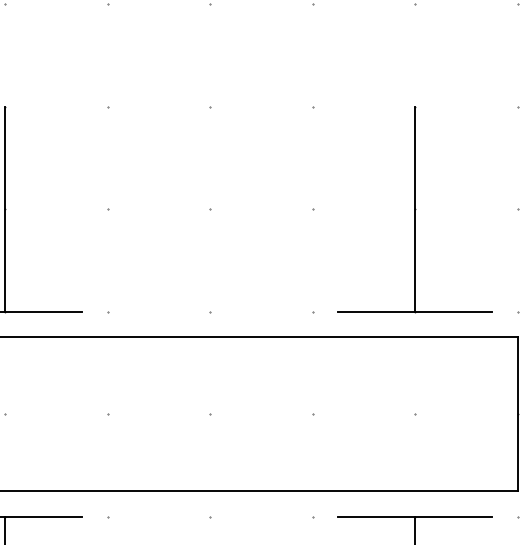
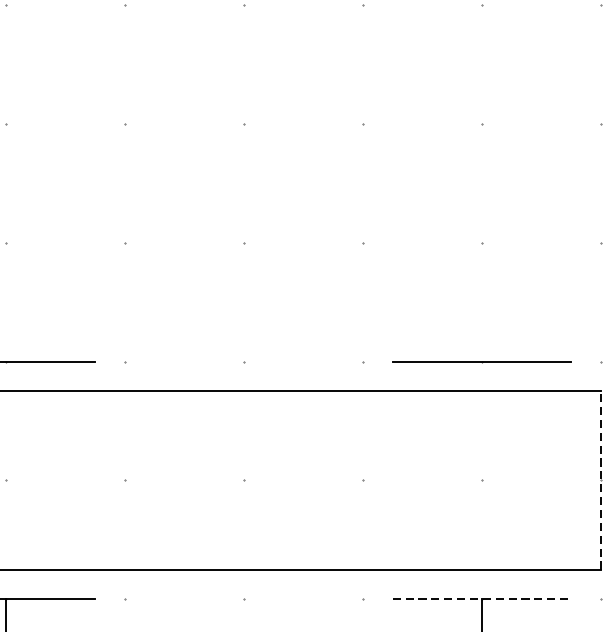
line: (5, 208) -> (6, 241), removed
line: (415, 208) -> (482, 241), removed
line: (517, 414) -> (600, 480), solid -> dashed
line: (415, 516) -> (482, 599), solid -> dashed

